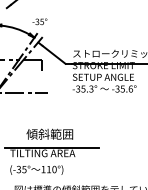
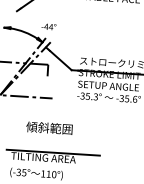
text: (39, 21) -> (48, 26), -35° -> -44°
text: (49, 133) -> (49, 127), moved

